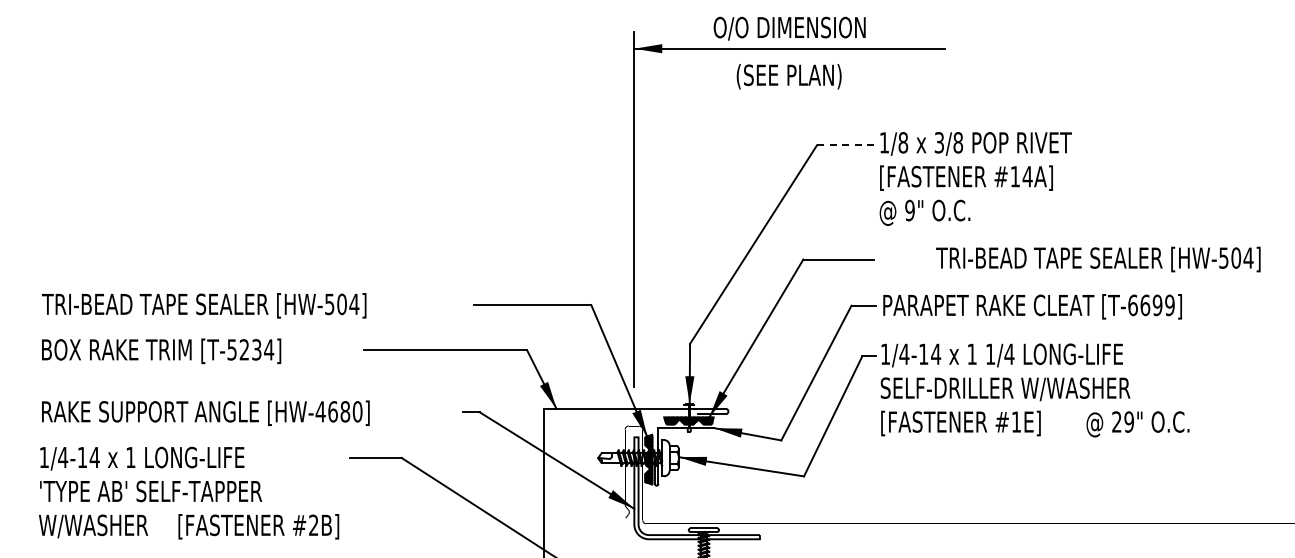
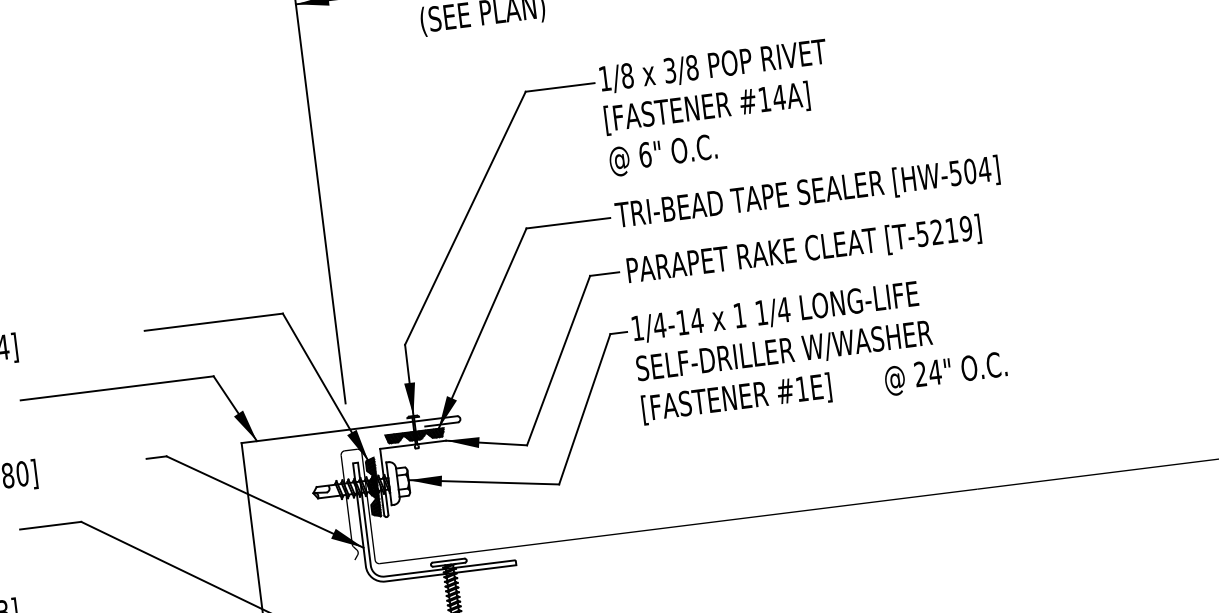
line: (846, 145) -> (560, 87), dashed -> solid
text: (909, 210) -> (644, 154), 9" -> 6"
text: (1098, 259) -> (807, 193), moved
text: (1145, 305) -> (937, 232), [T-6699] -> [T-5219]
text: (1129, 421) -> (935, 371), 29" -> 24"

